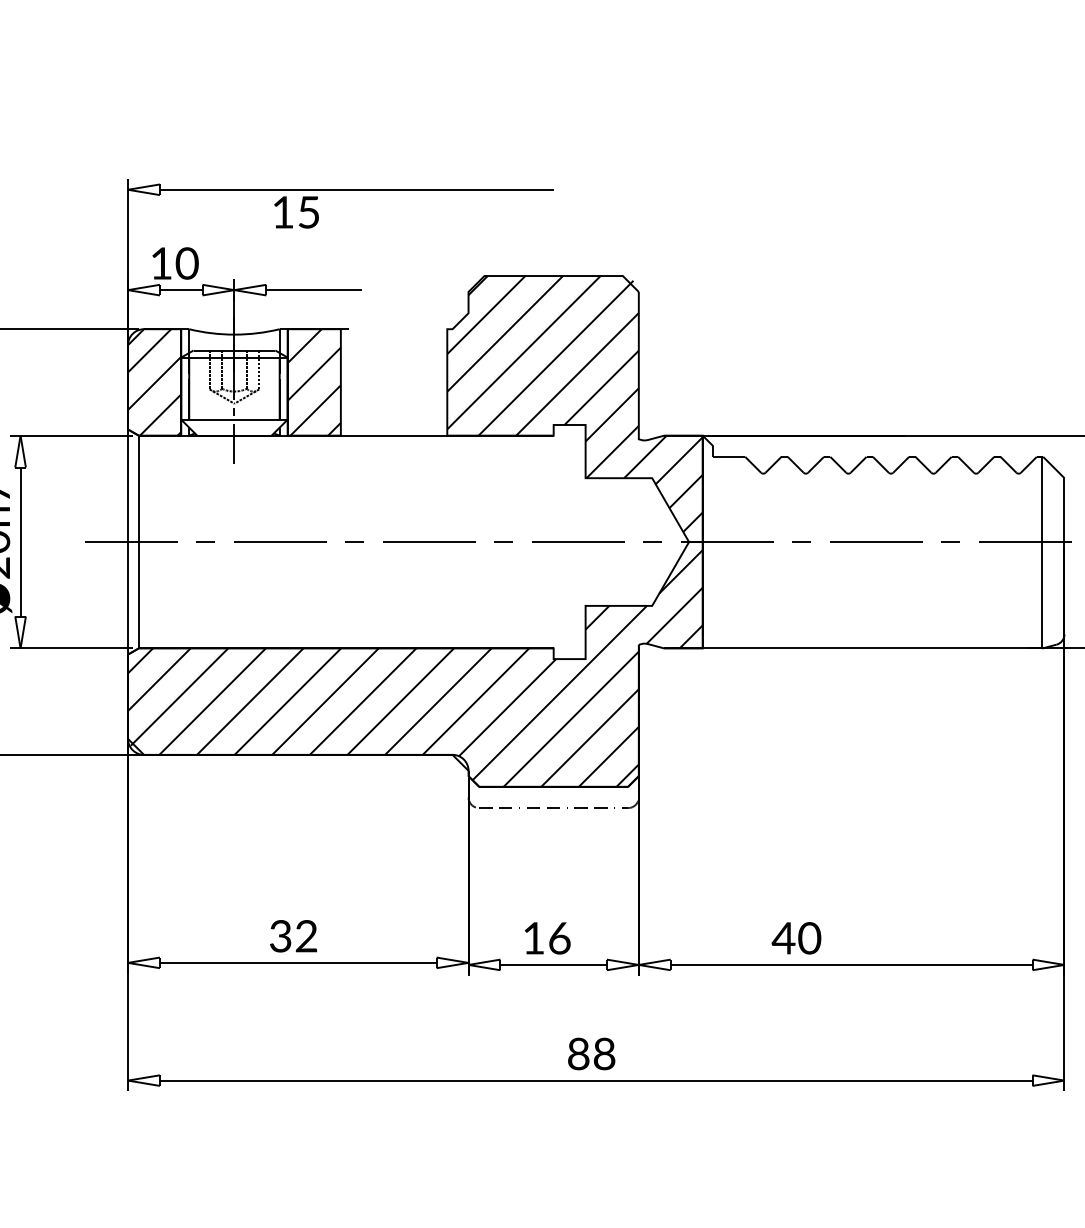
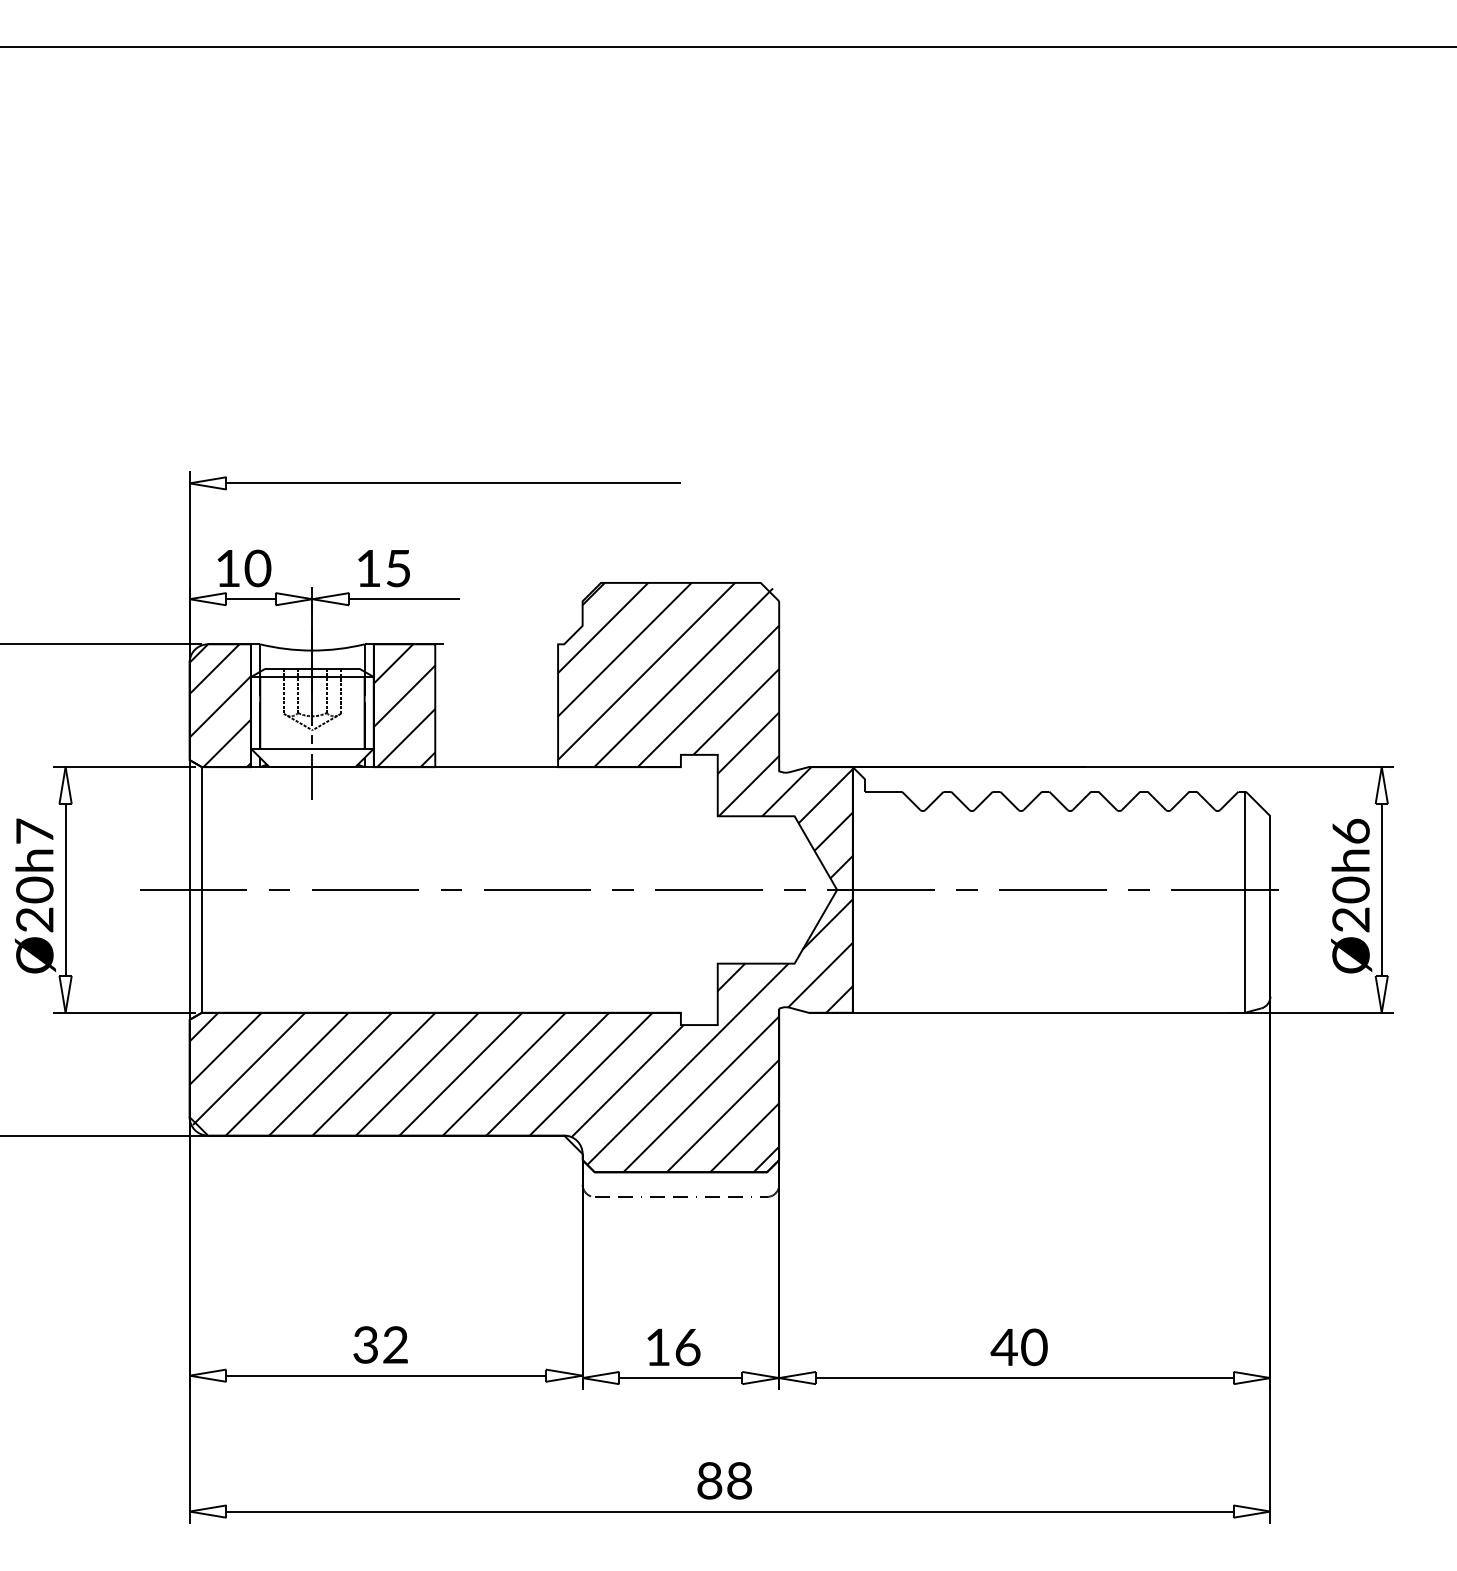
text: (296, 212) -> (383, 568), moved
text: (795, 938) -> (1018, 1347), moved

